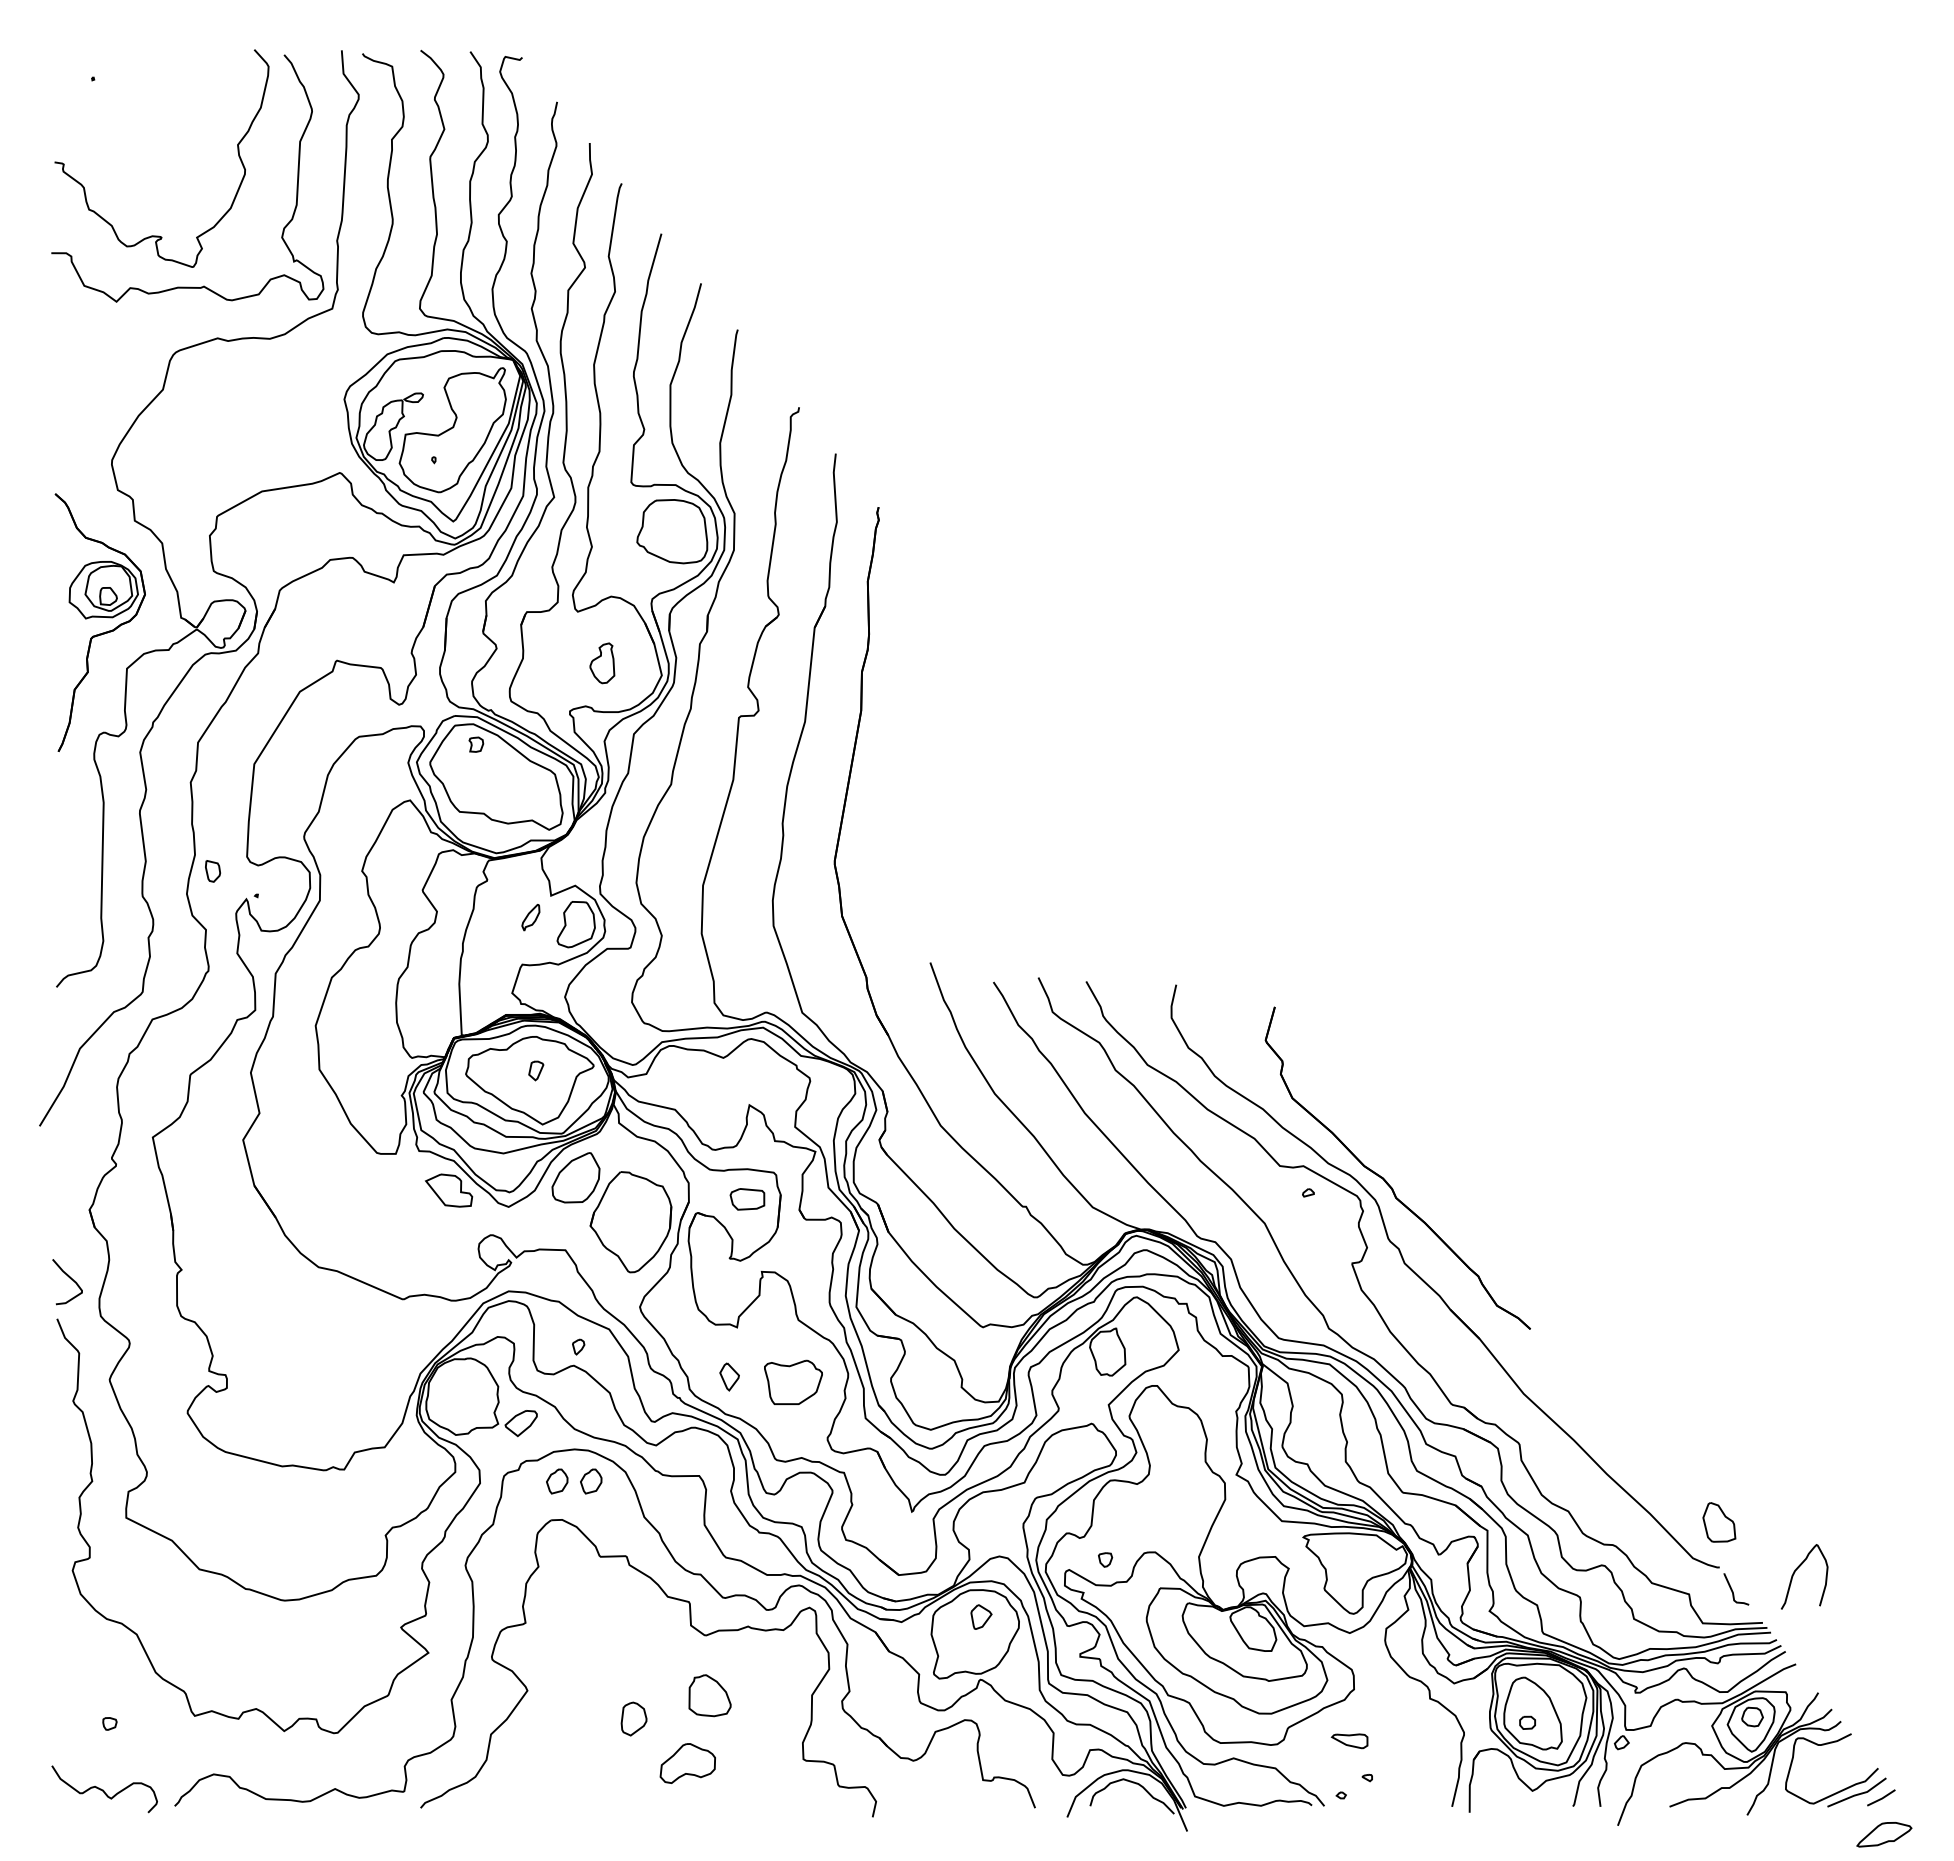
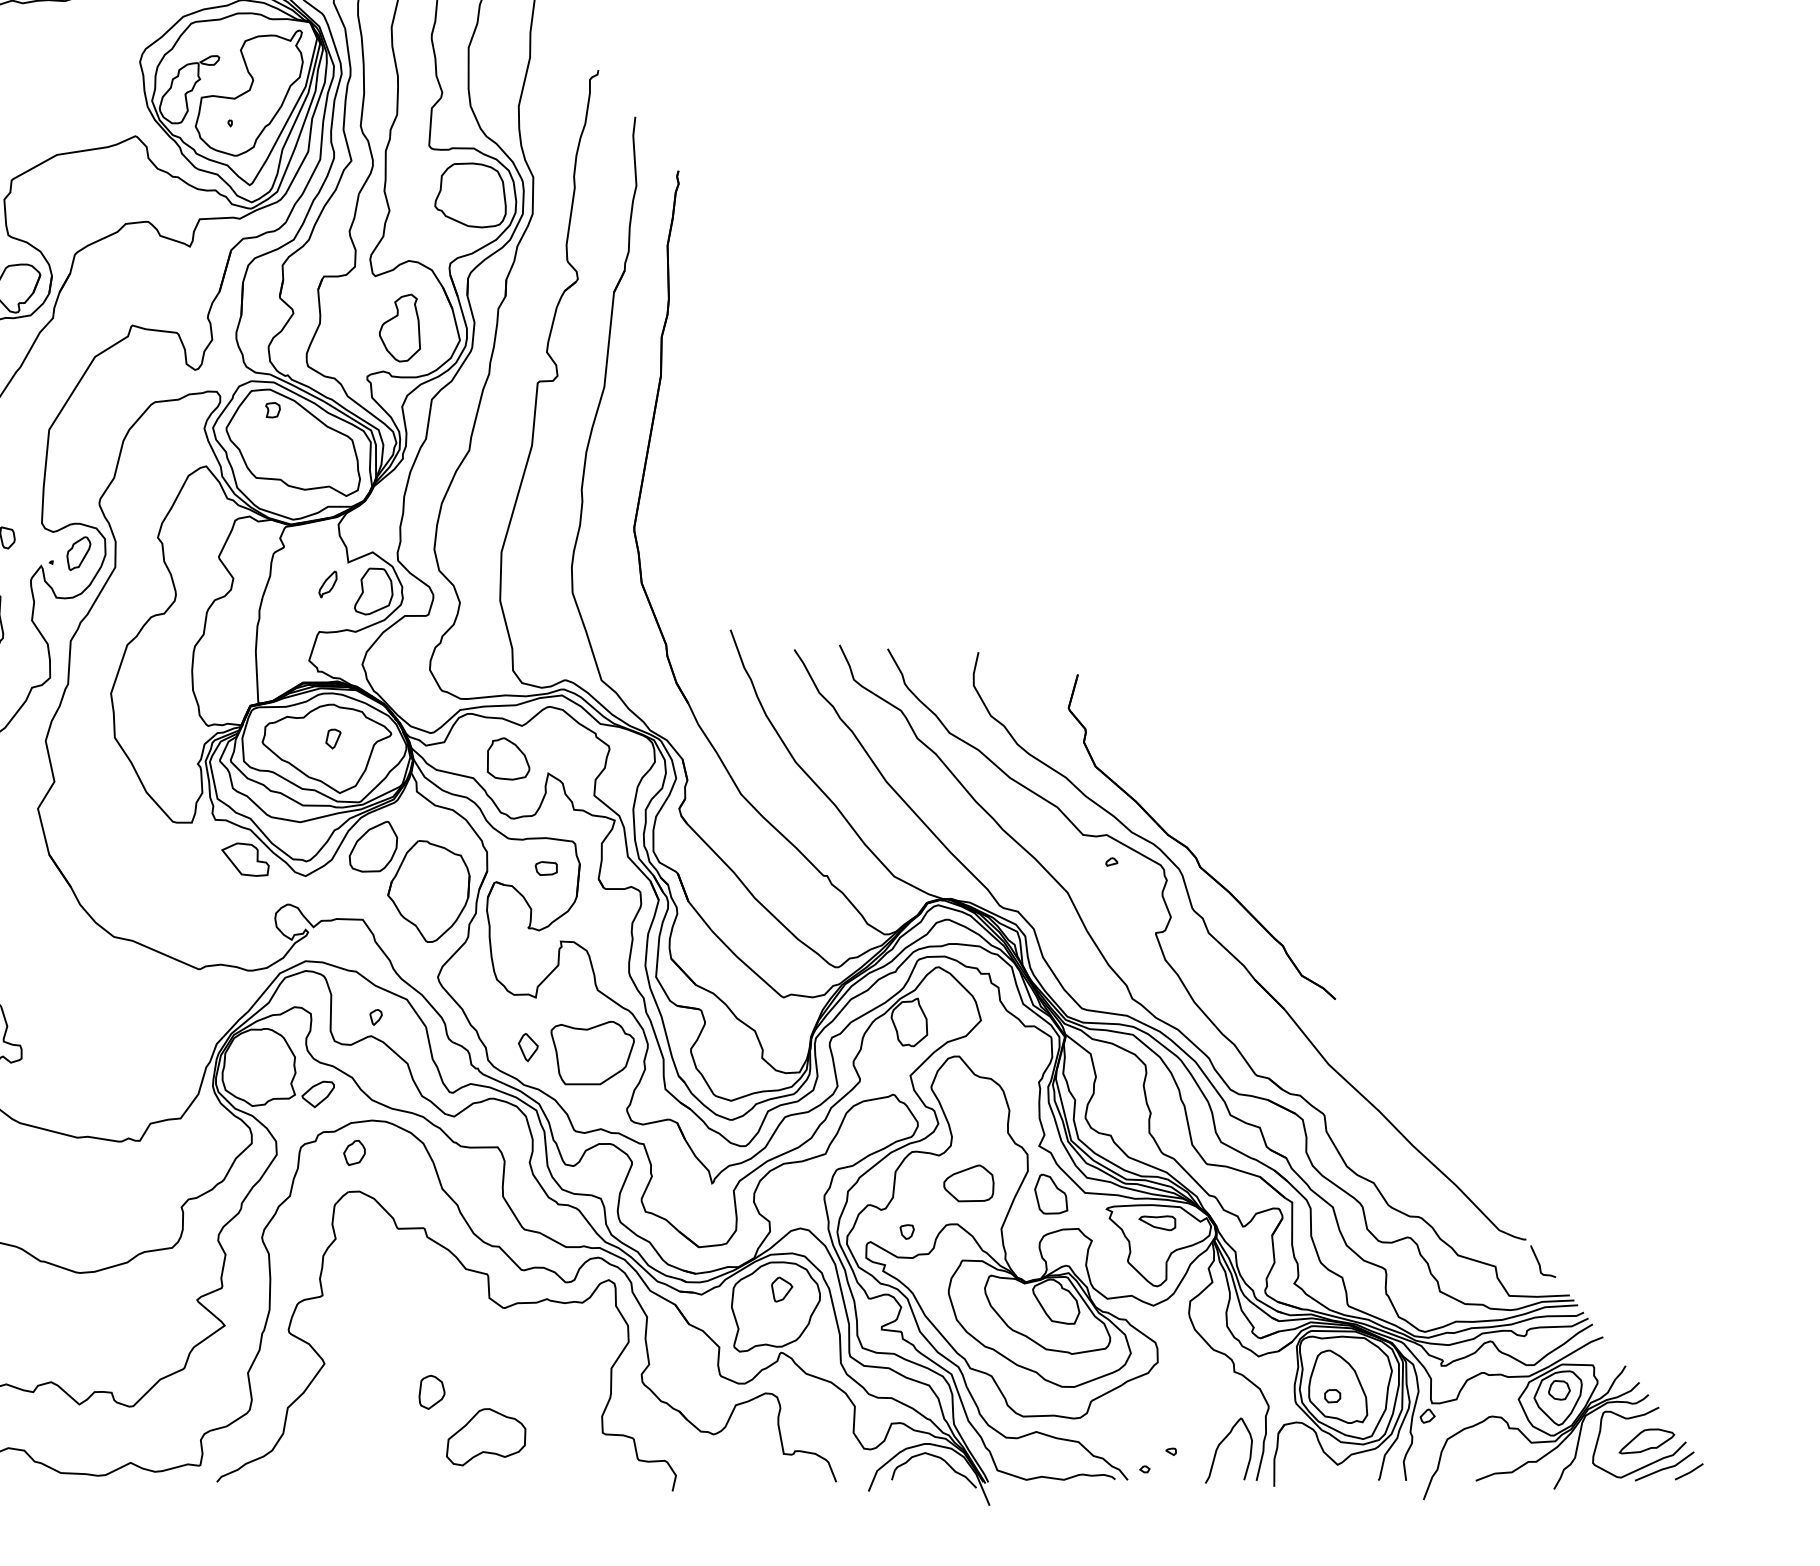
part: (602, 663) -> (400, 328), size x1.67
part: (283, 886) -> (78, 553), added
part: (747, 1199) -> (546, 868), size x0.62
part: (793, 1382) -> (592, 1053), size x1.43
part: (591, 1481) -> (389, 1152), removed
part: (1166, 1511) -> (968, 1183), added
part: (1719, 1522) -> (1051, 1194), moved
curve: (1795, 1572) -> (1219, 1446), moved
part: (709, 1695) -> (508, 758), moved
part: (1349, 1741) -> (1157, 1223), moved
part: (687, 1763) -> (485, 1437), size x1.43
part: (1884, 1834) -> (1647, 1441), moved

